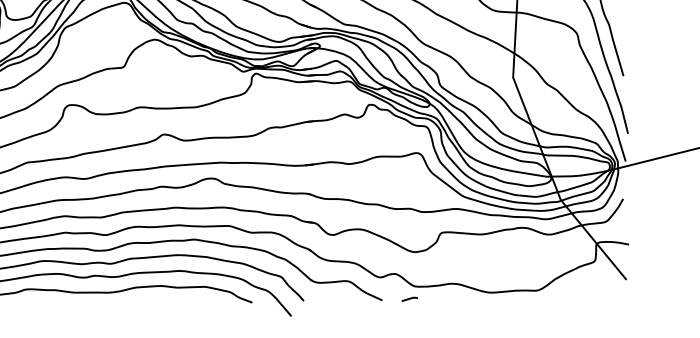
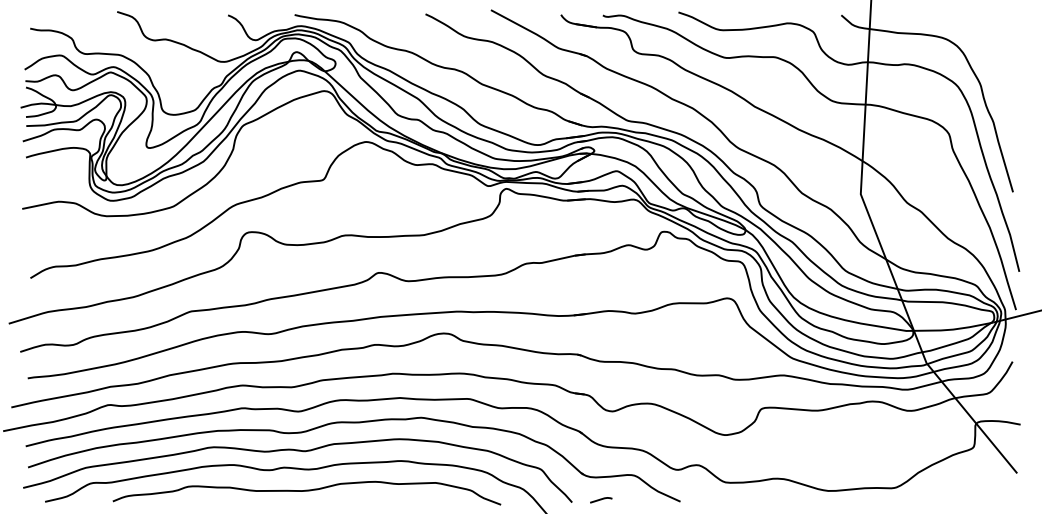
line: (410, 299) -> (601, 500), moved

